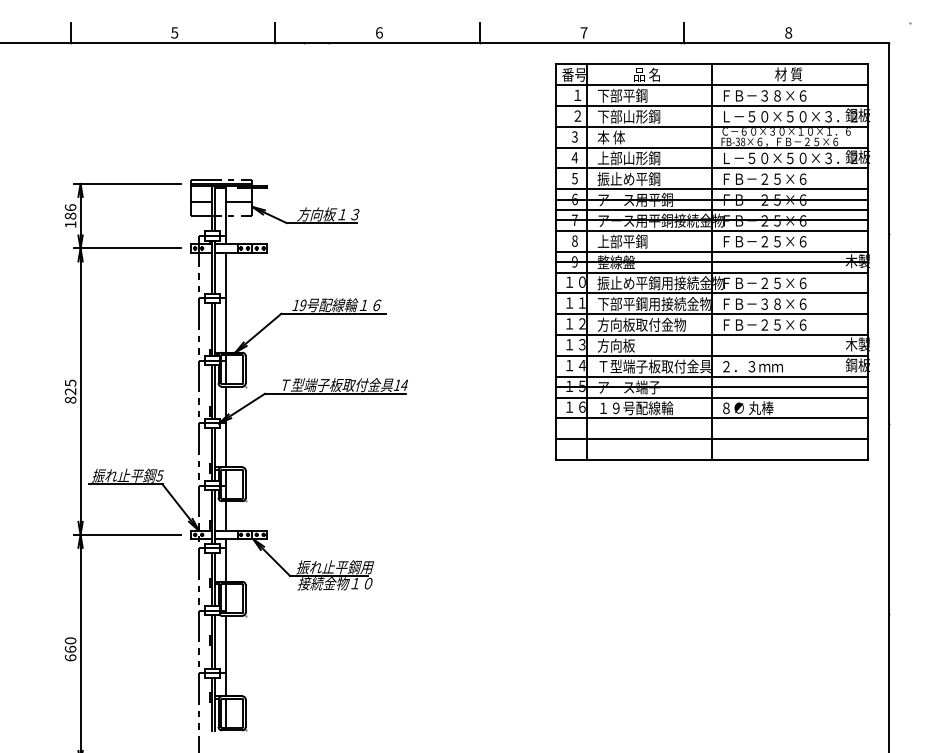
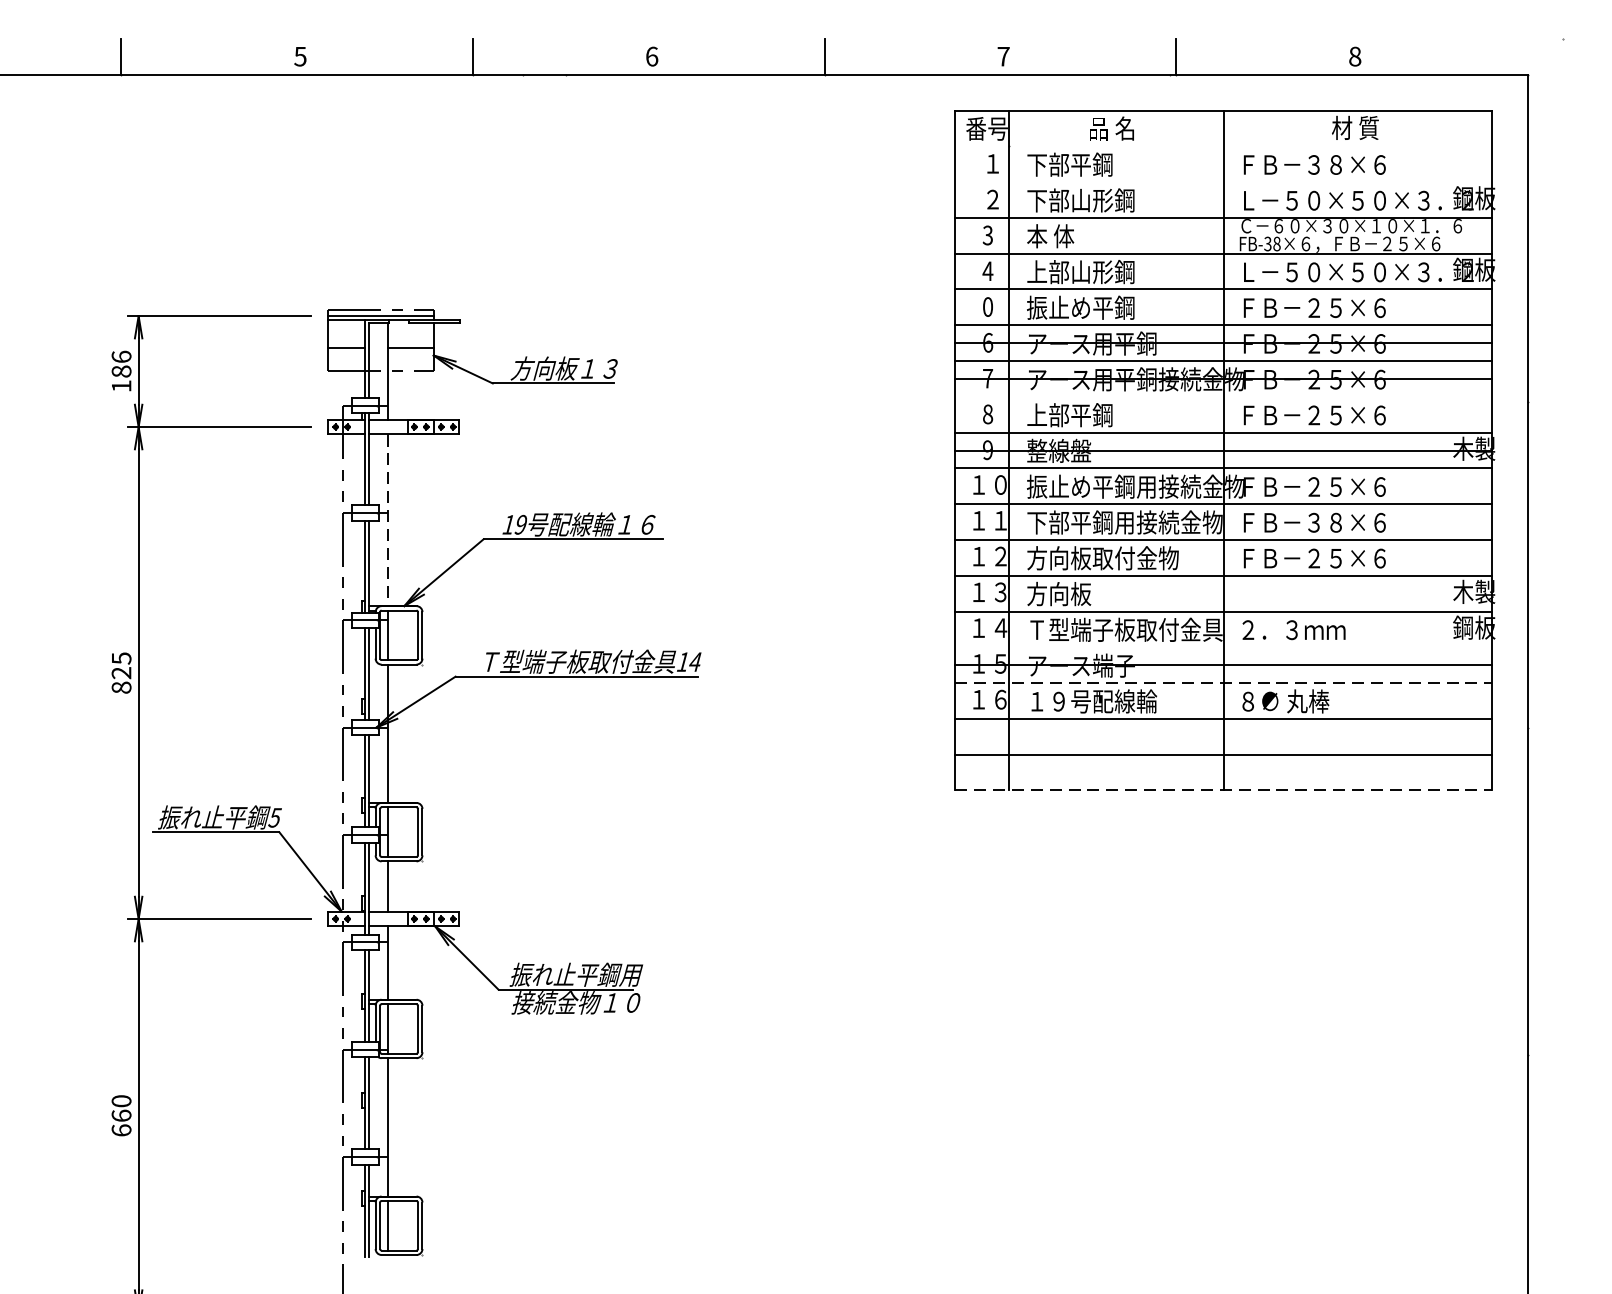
line: (711, 85) -> (1222, 147), removed
line: (711, 105) -> (1222, 181), removed
text: (574, 178) -> (987, 306), 5 -> 0
line: (711, 230) -> (1222, 396), removed
line: (225, 302) -> (387, 519), solid -> dashed
line: (711, 376) -> (1222, 647), removed
line: (712, 397) -> (1224, 683), solid -> dashed
line: (712, 459) -> (1224, 789), solid -> dashed

